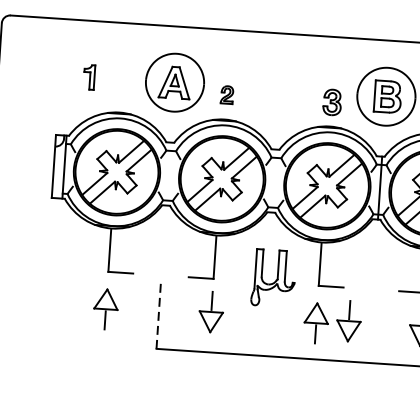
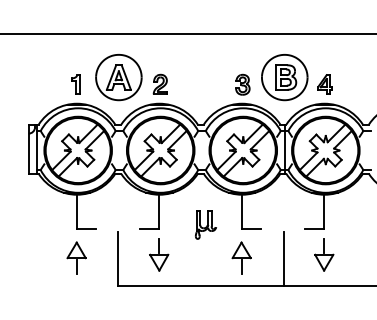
part: (89, 76) -> (75, 84), moved
part: (226, 93) -> (159, 83), size x1.43
part: (272, 277) -> (205, 224), size x0.62
line: (159, 313) -> (118, 258), dashed -> solid
part: (349, 320) -> (267, 254), removed
line: (370, 327) -> (284, 258), added

